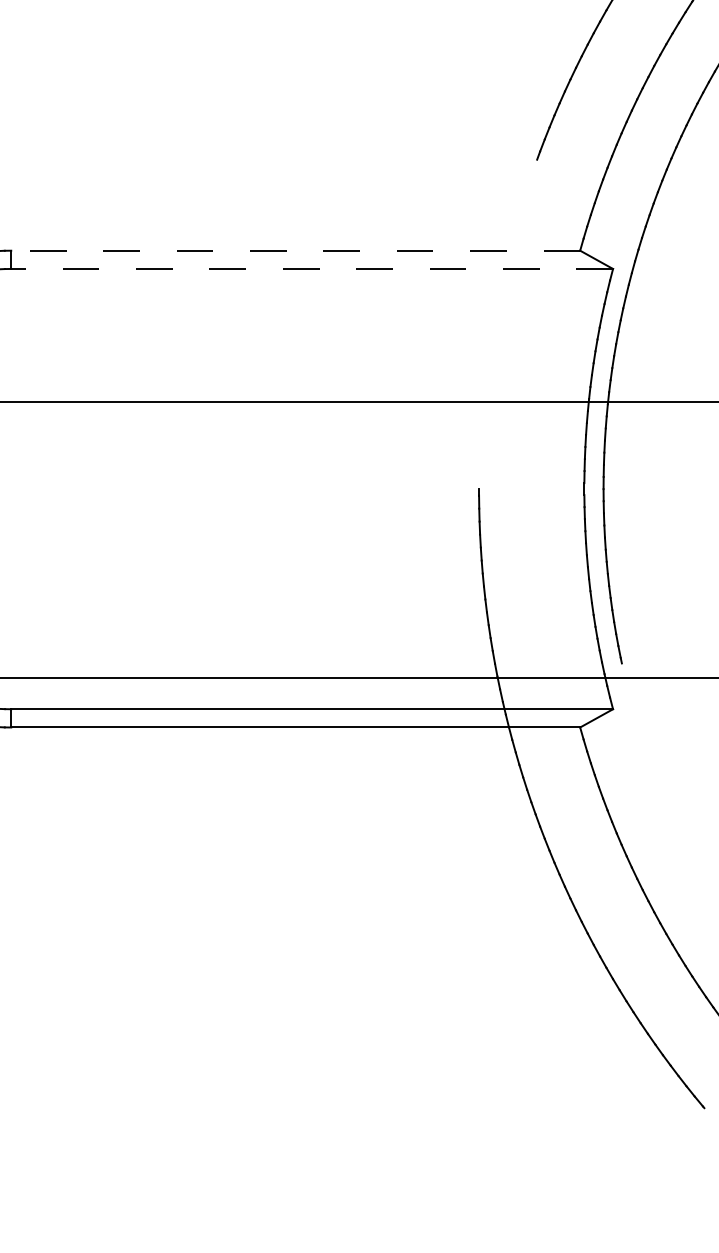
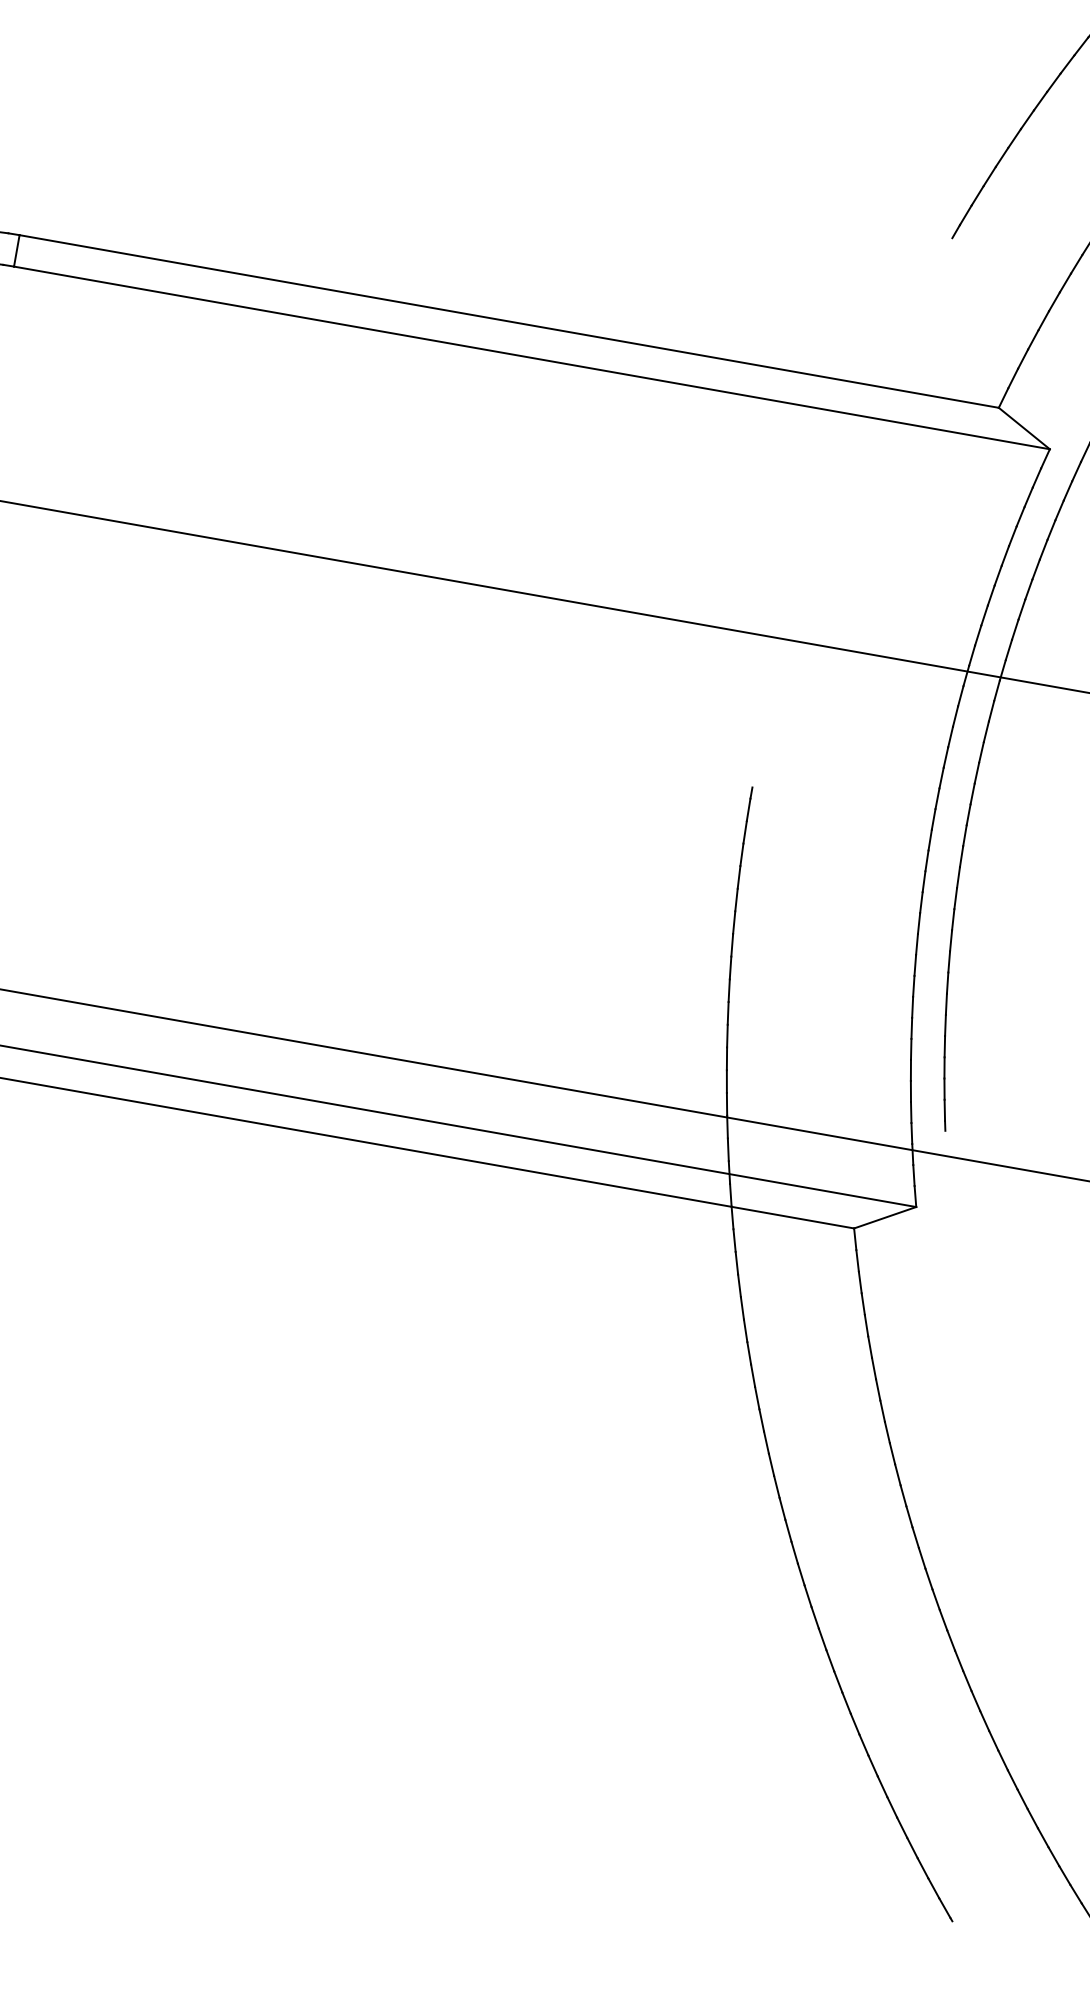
line: (295, 250) -> (508, 321), dashed -> solid
line: (312, 268) -> (532, 357), dashed -> solid

